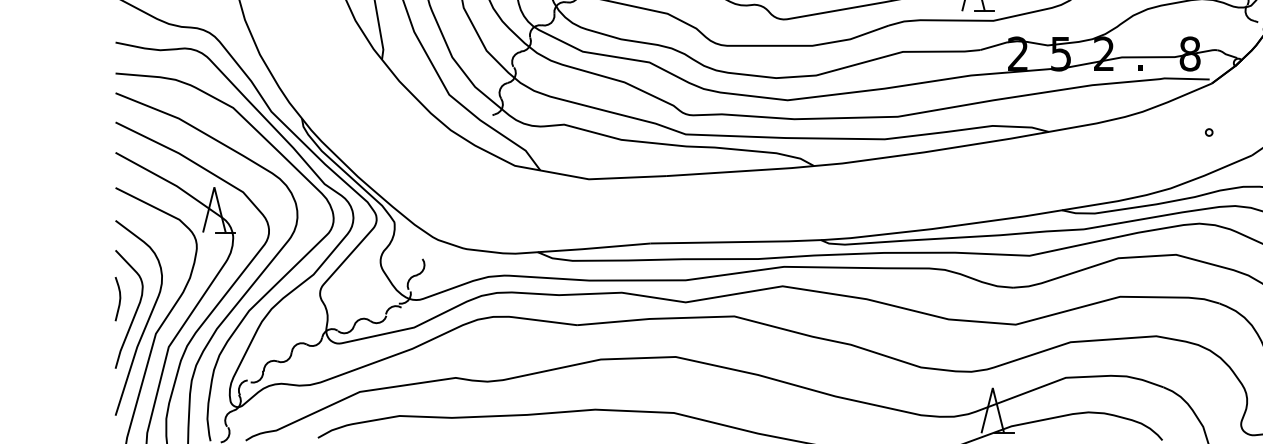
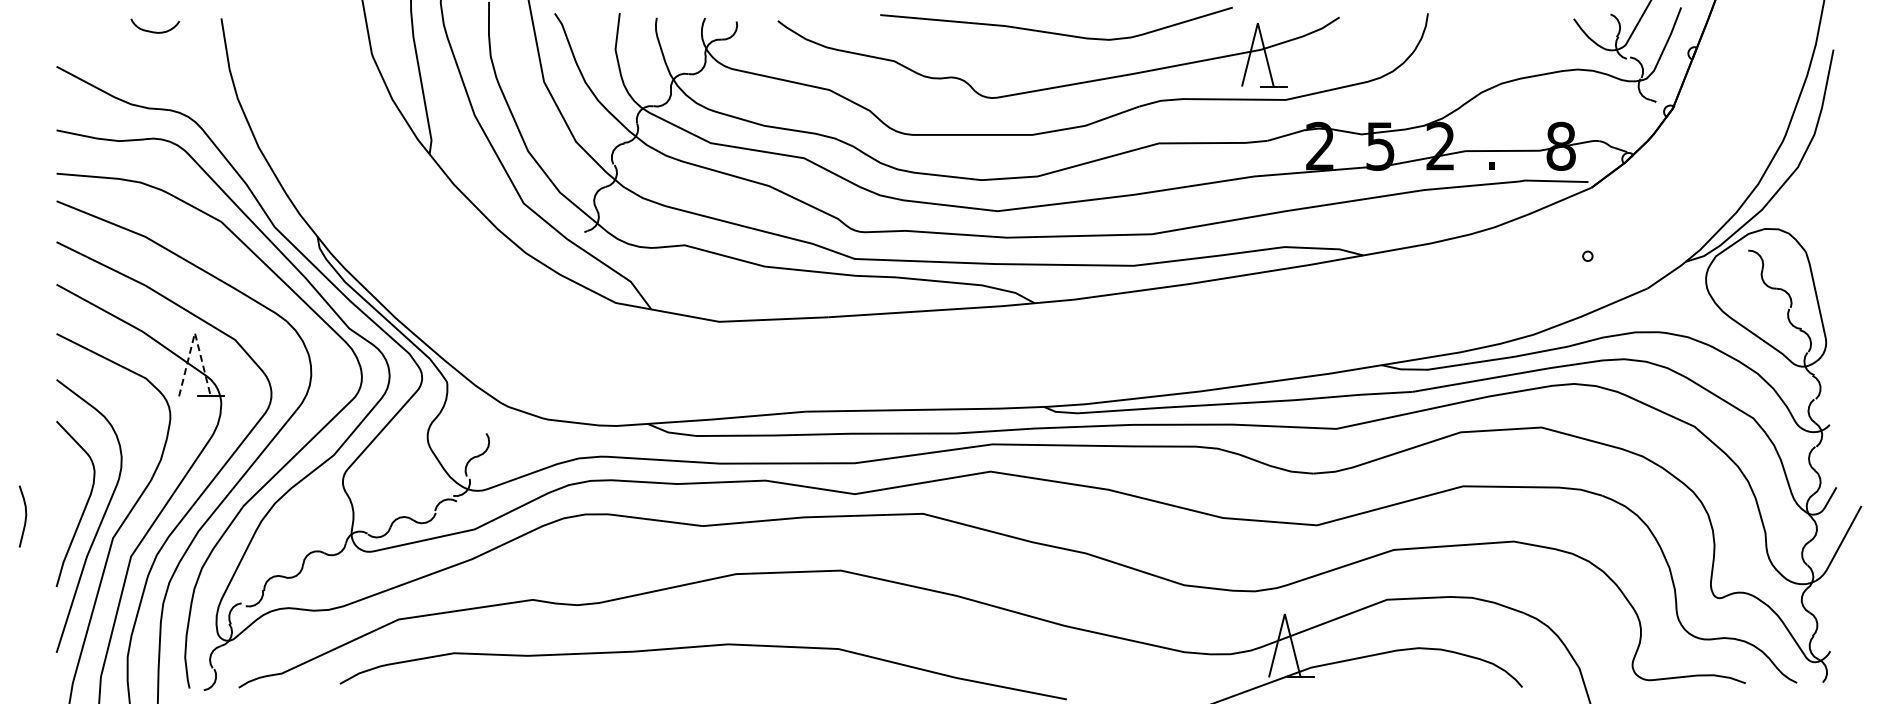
line: (214, 186) -> (194, 332), solid -> dashed
curve: (119, 299) -> (25, 516), moved

